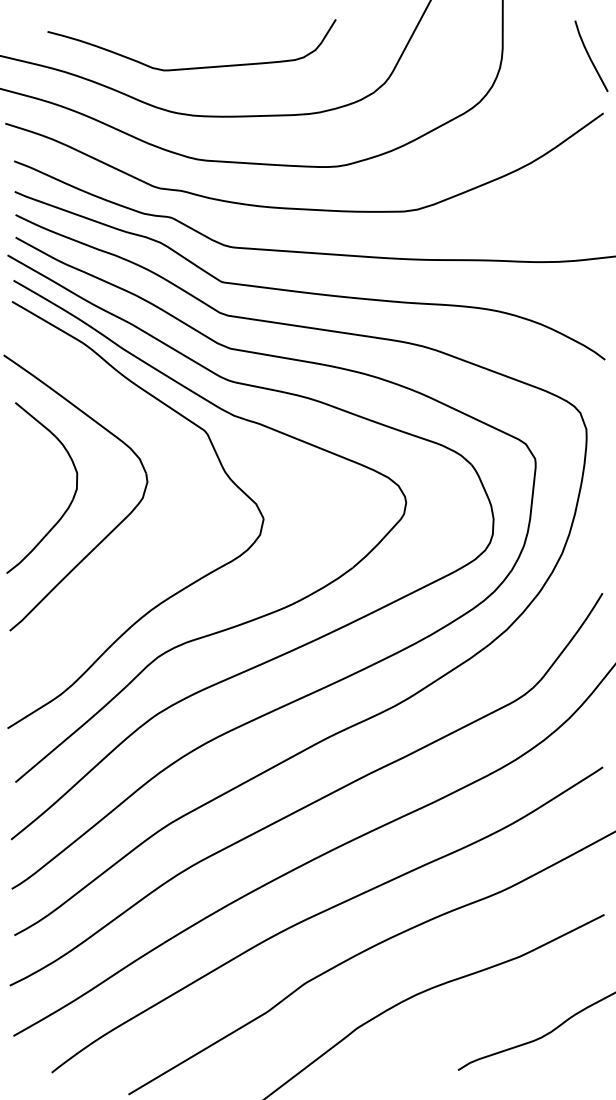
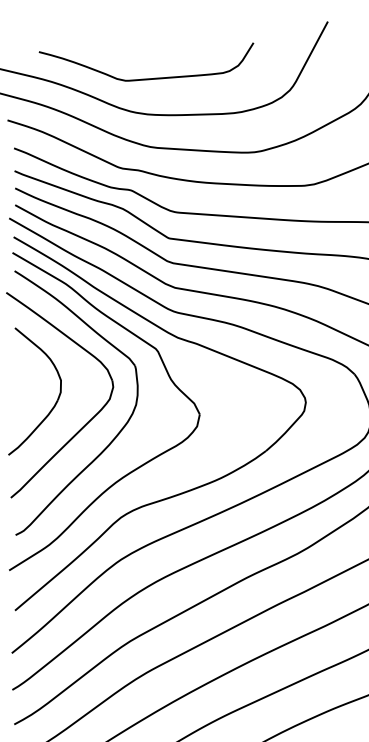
part: (152, 545) -> (117, 434), added

